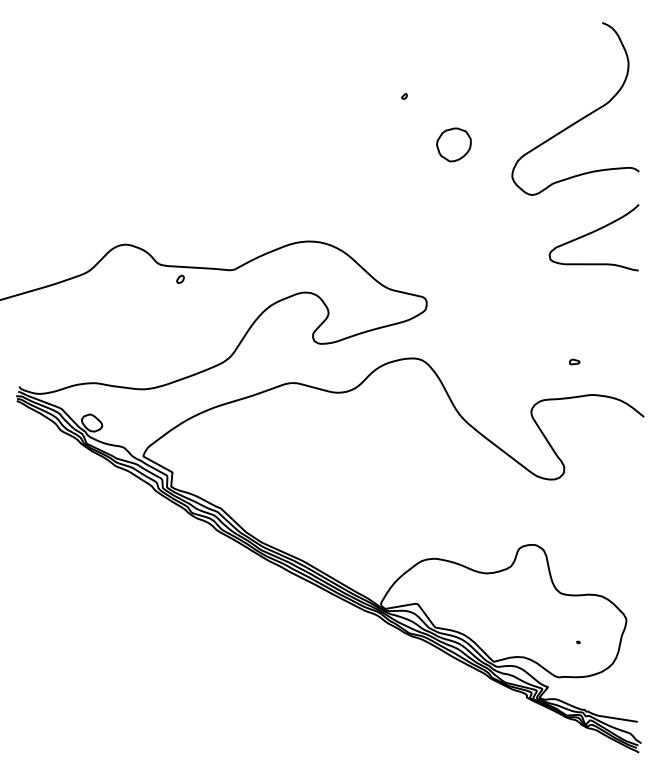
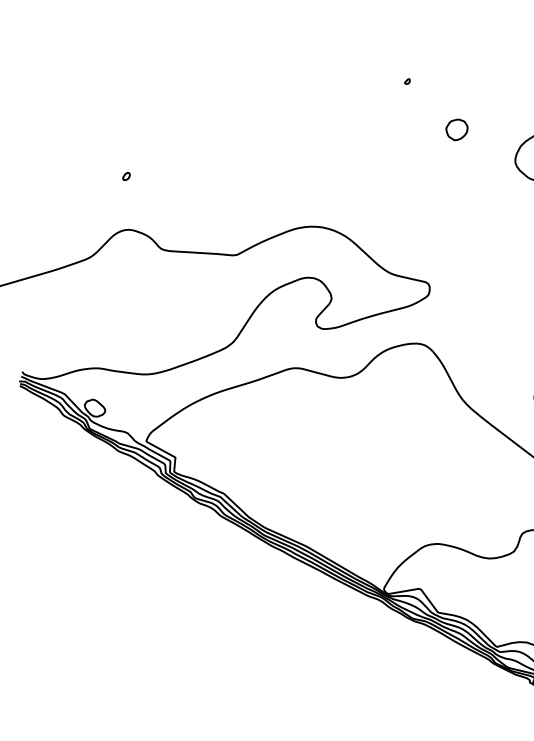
part: (453, 144) -> (456, 129), size x0.62
part: (180, 278) -> (126, 175), moved

